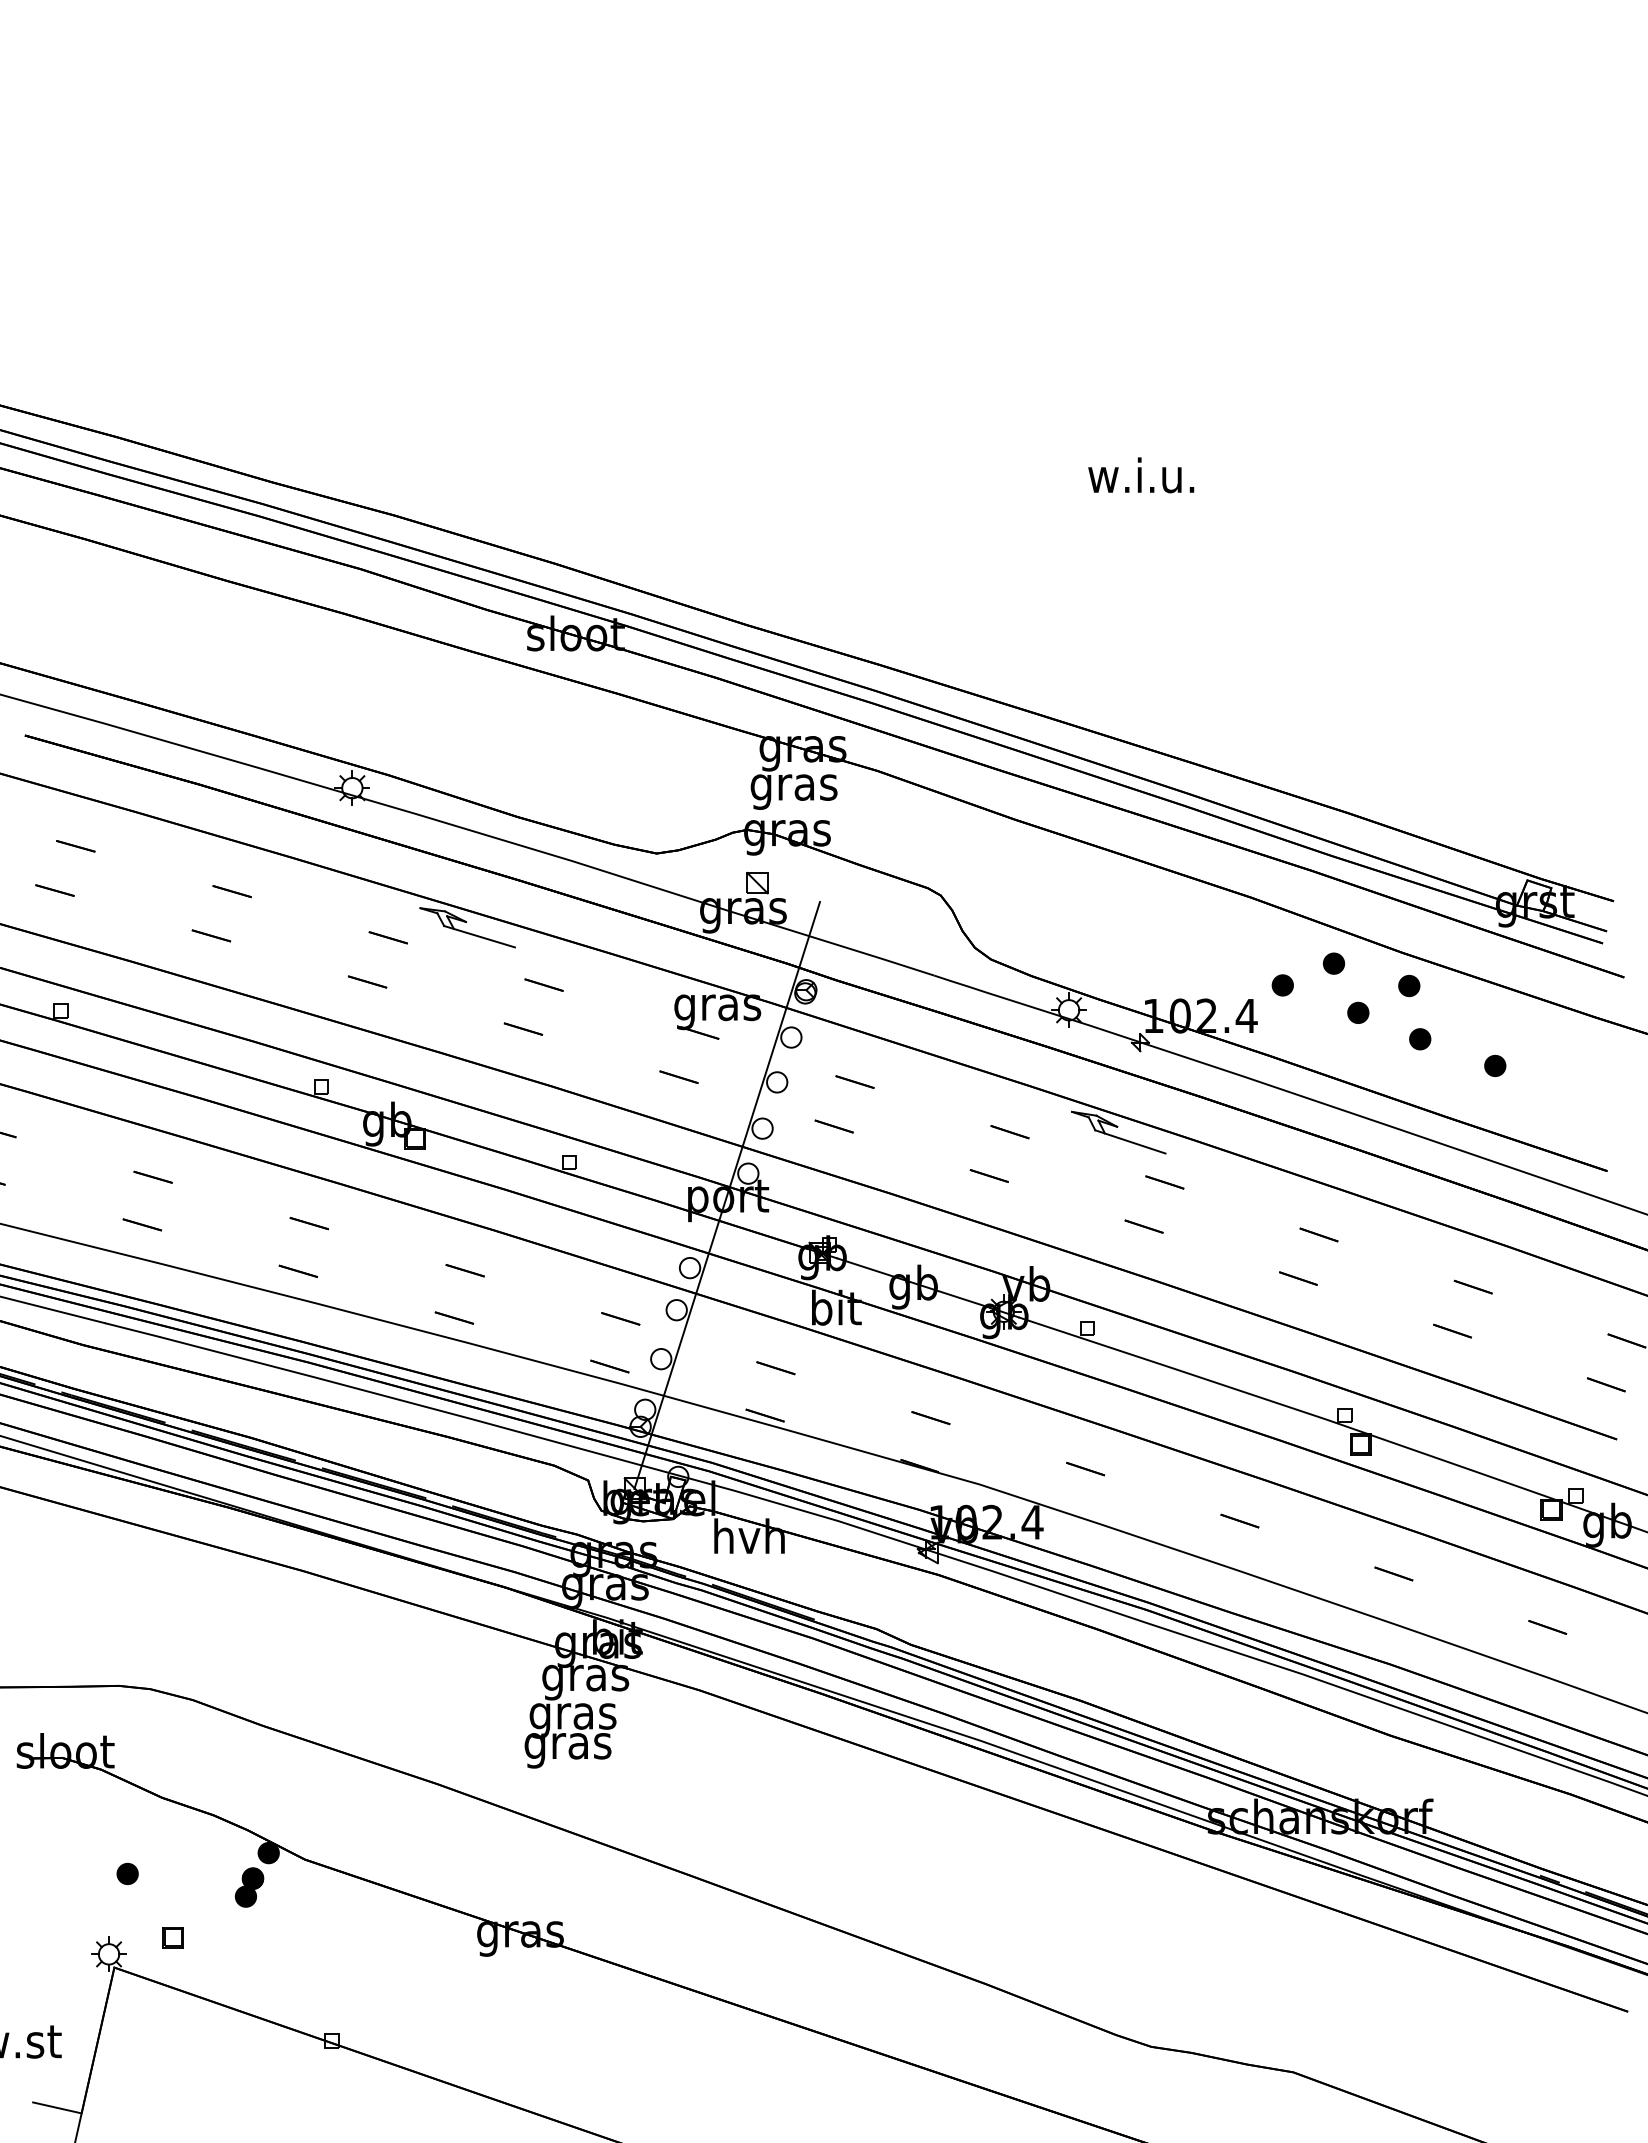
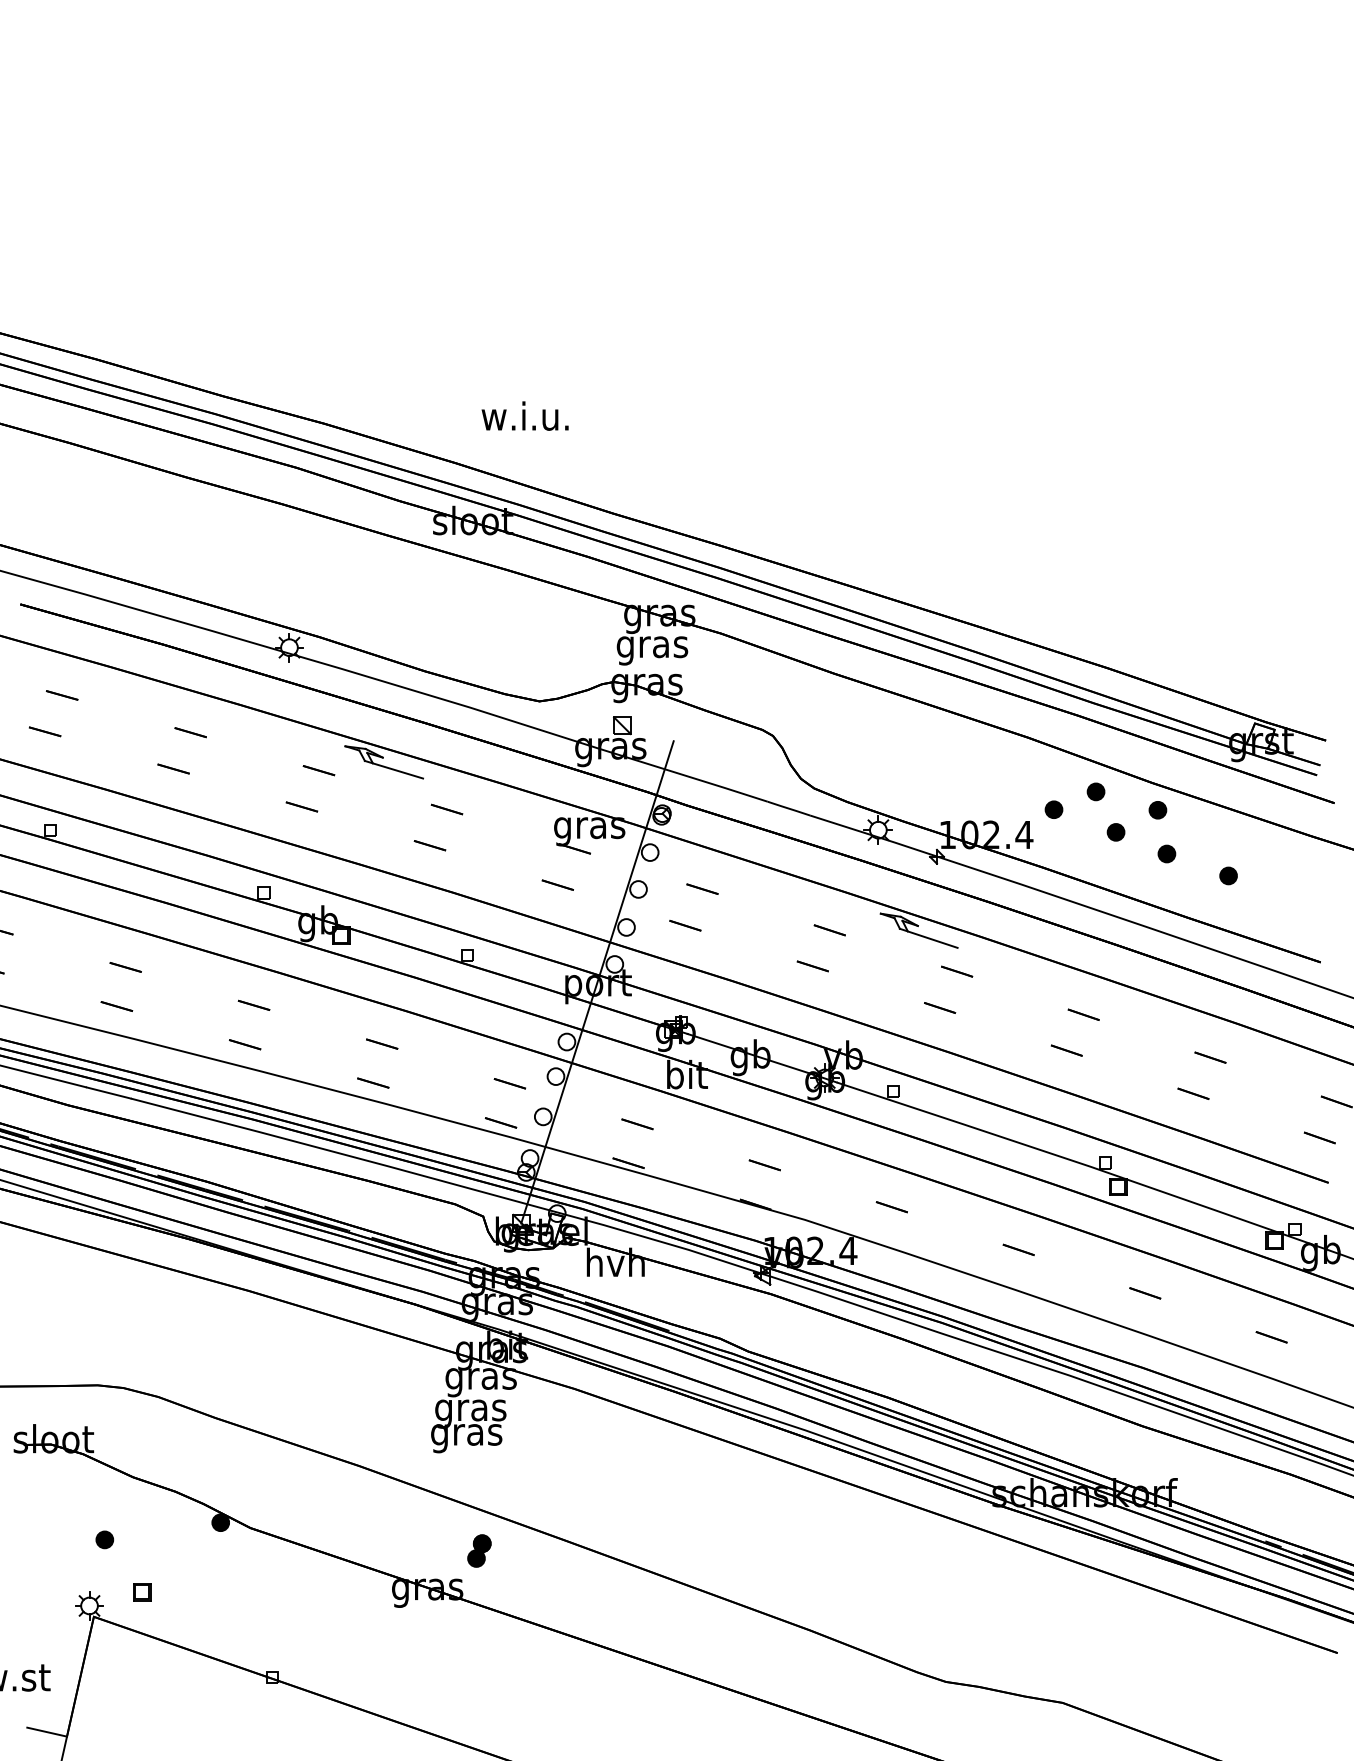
text: (1141, 475) -> (525, 416), moved
part: (249, 1887) -> (479, 1551), moved

